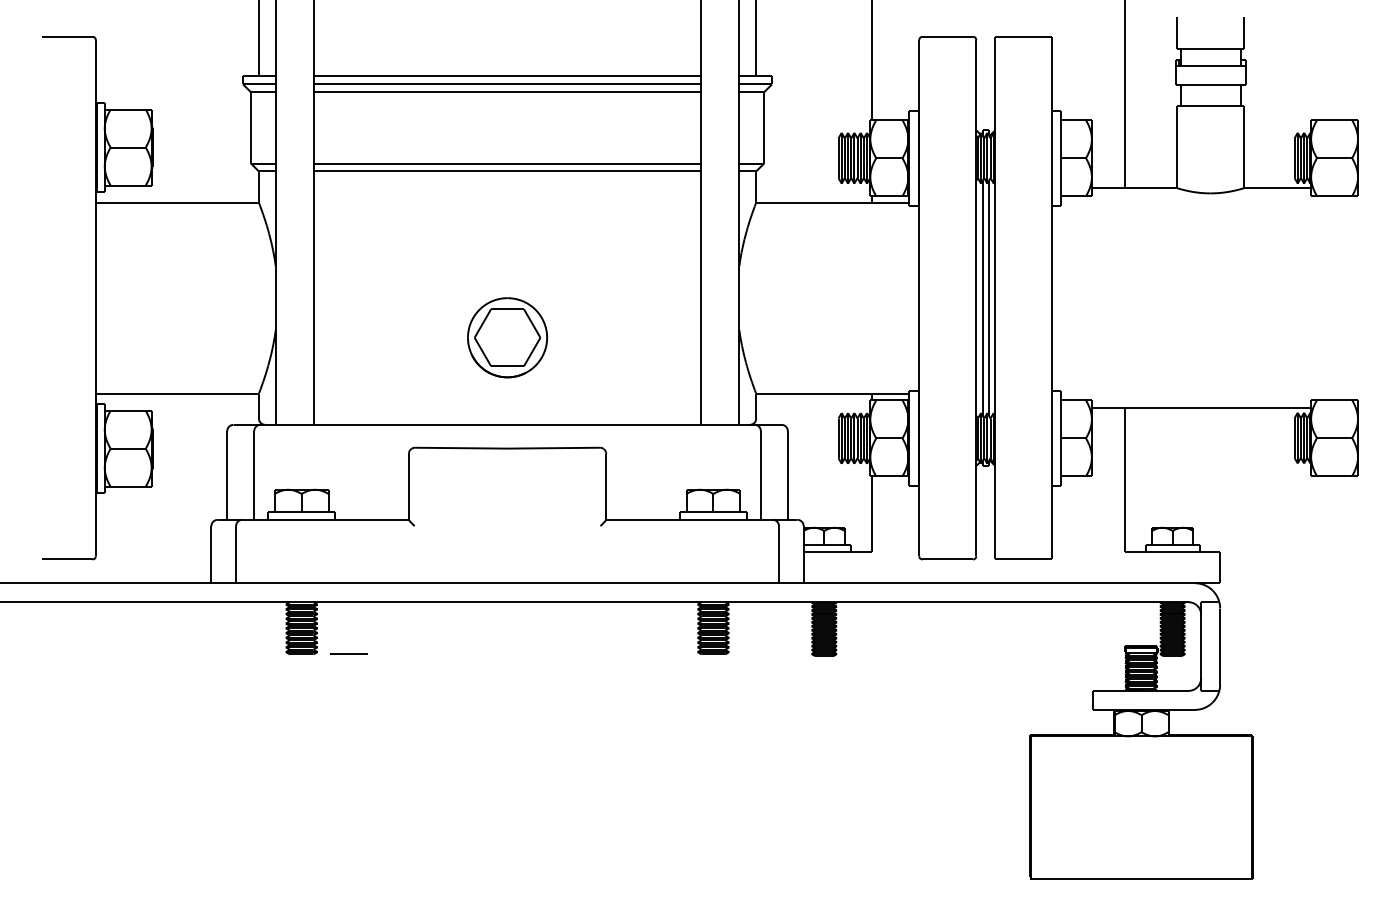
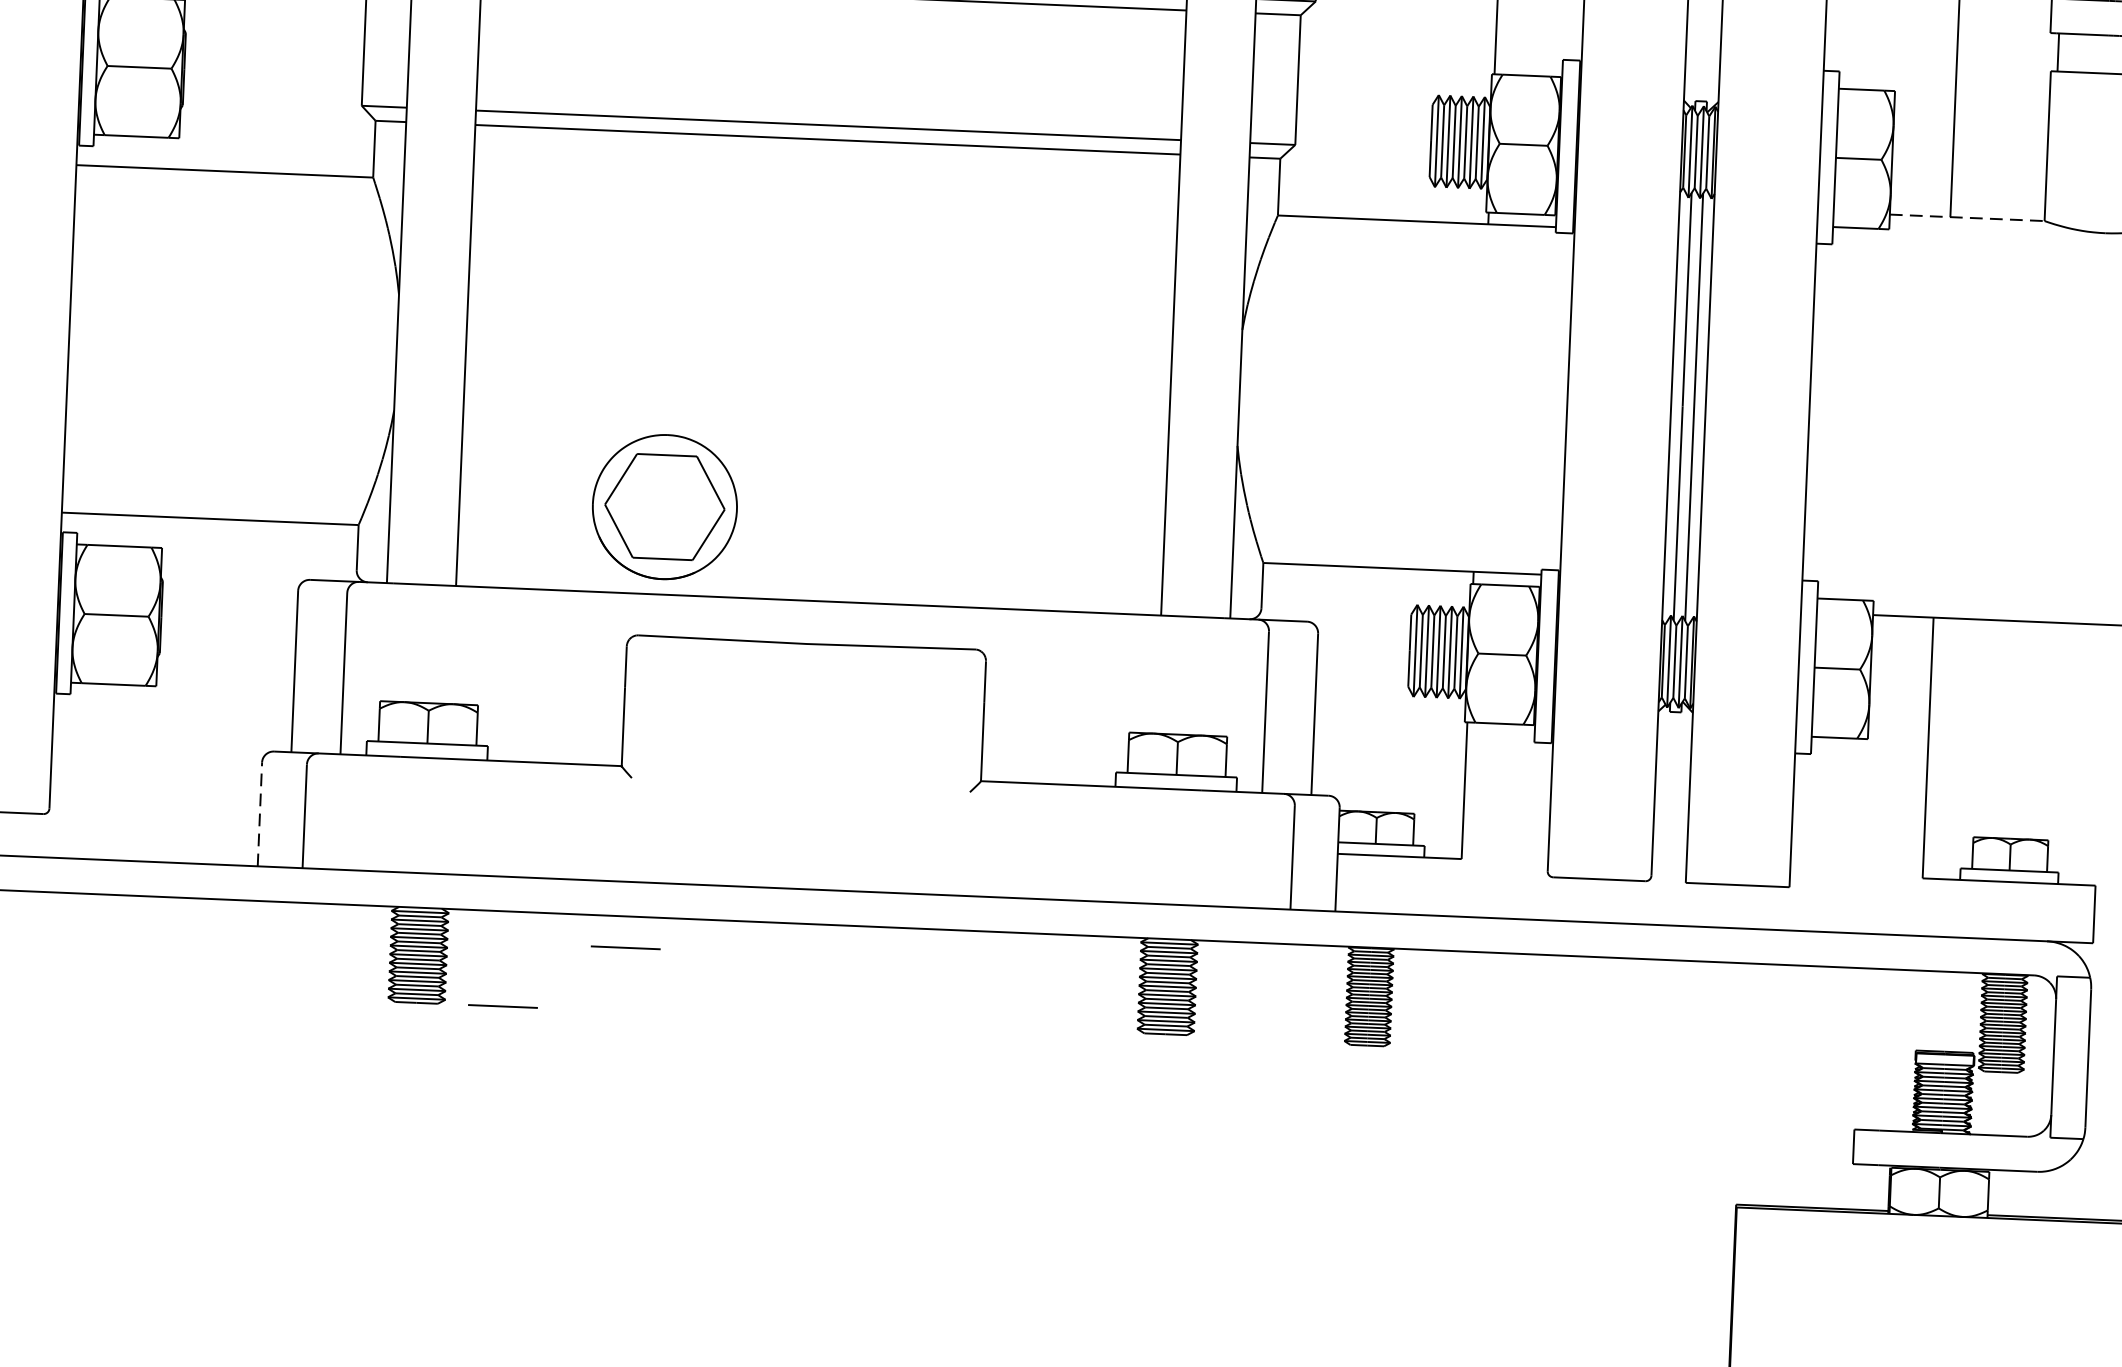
line: (1134, 188) -> (1967, 218), solid -> dashed
part: (507, 337) -> (664, 506), moved
line: (211, 554) -> (260, 814), solid -> dashed
line: (414, 618) -> (624, 946), added

